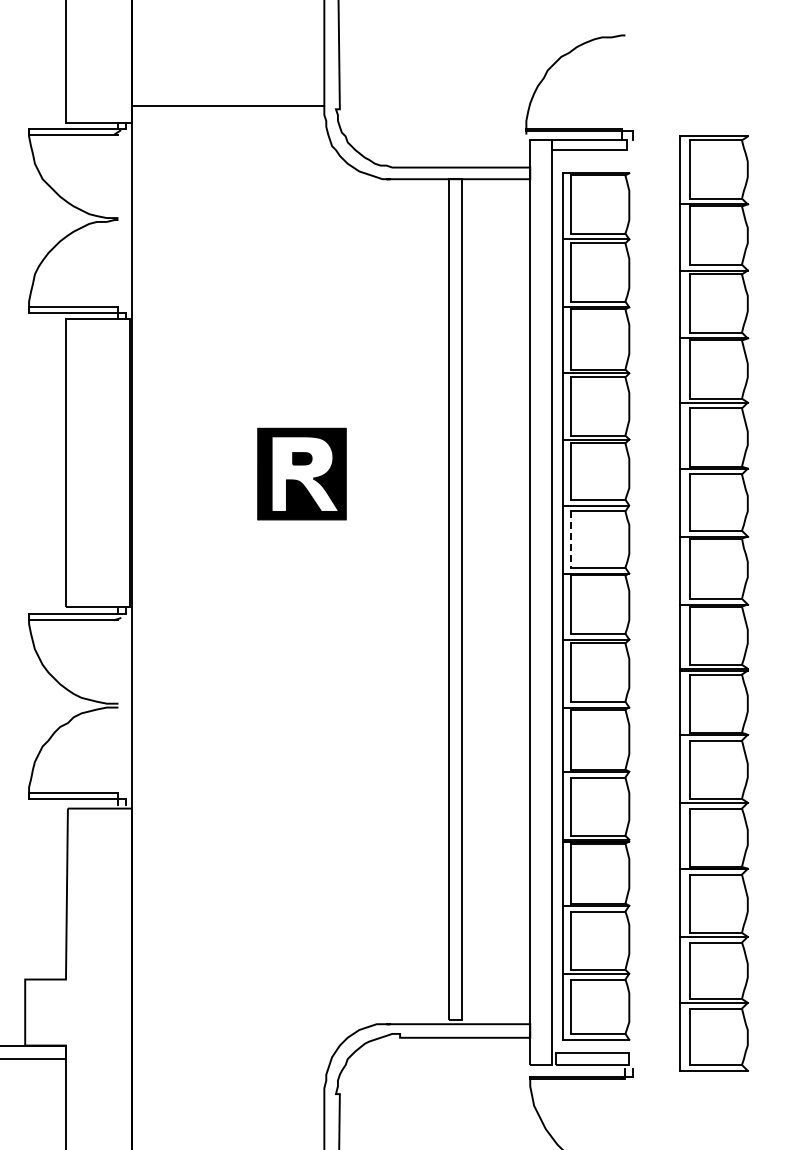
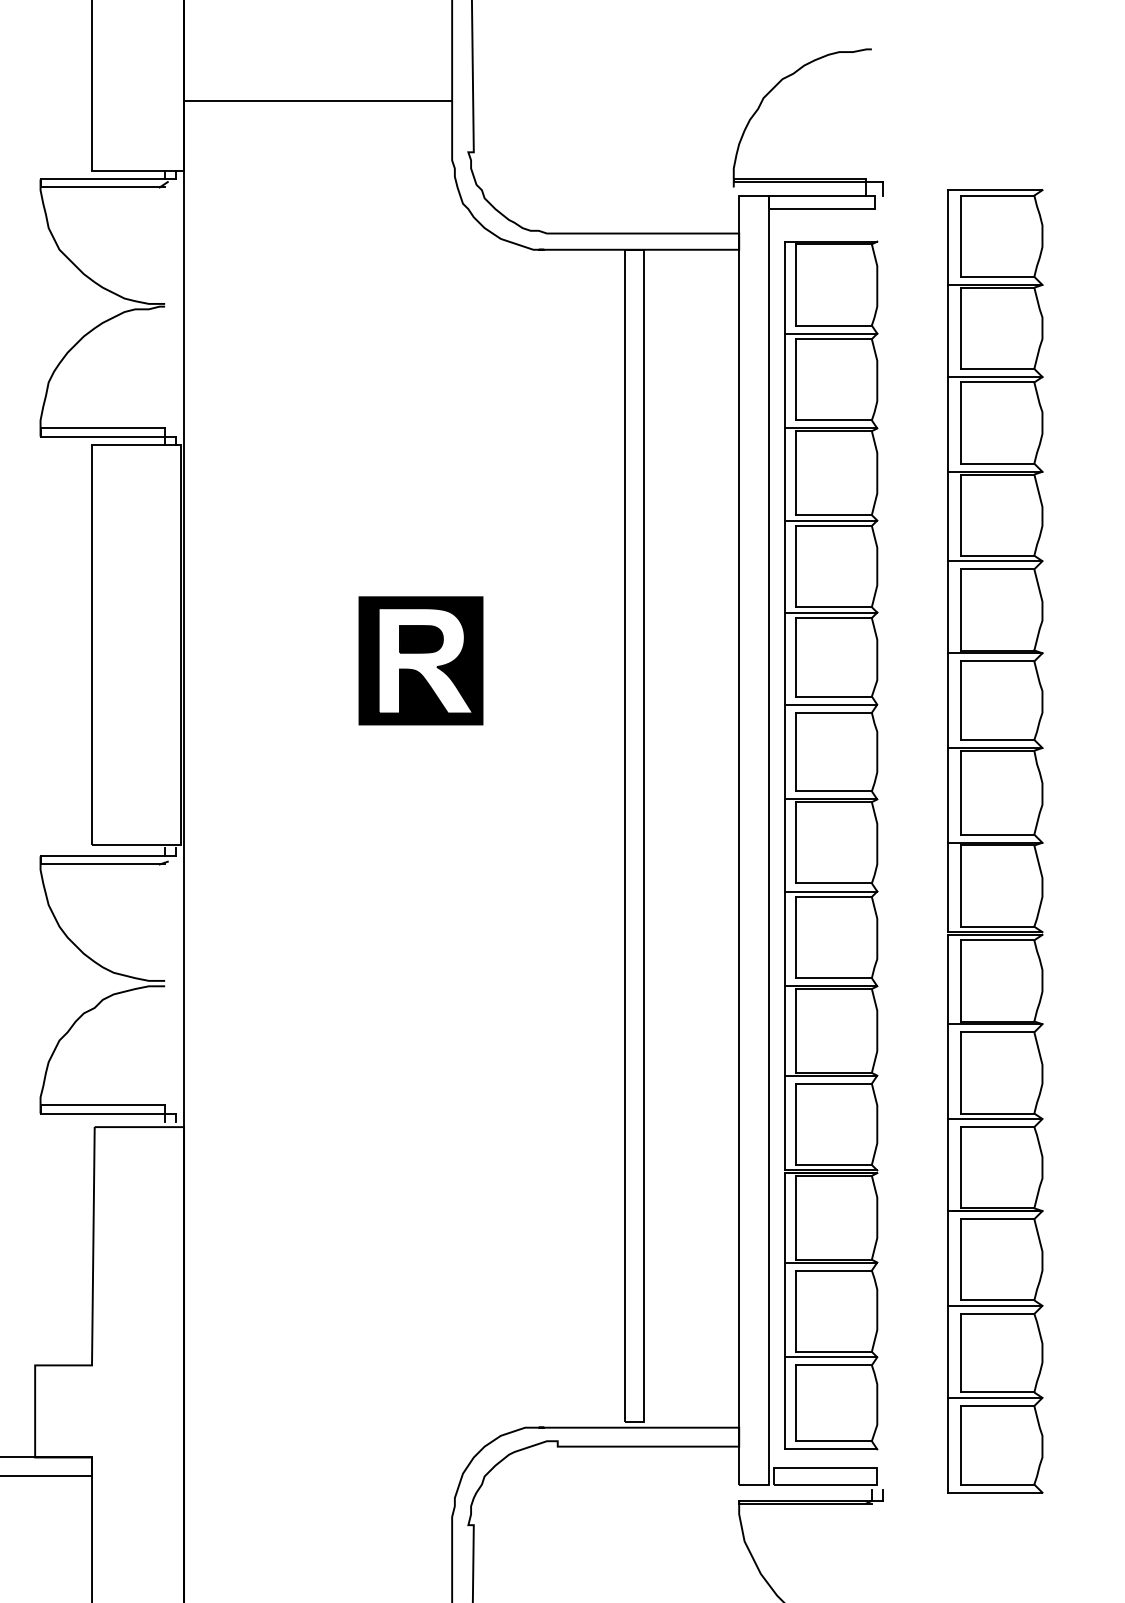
line: (228, 106) -> (318, 101), moved
part: (302, 458) -> (421, 639), size x1.67
line: (571, 540) -> (796, 753), dashed -> solid

